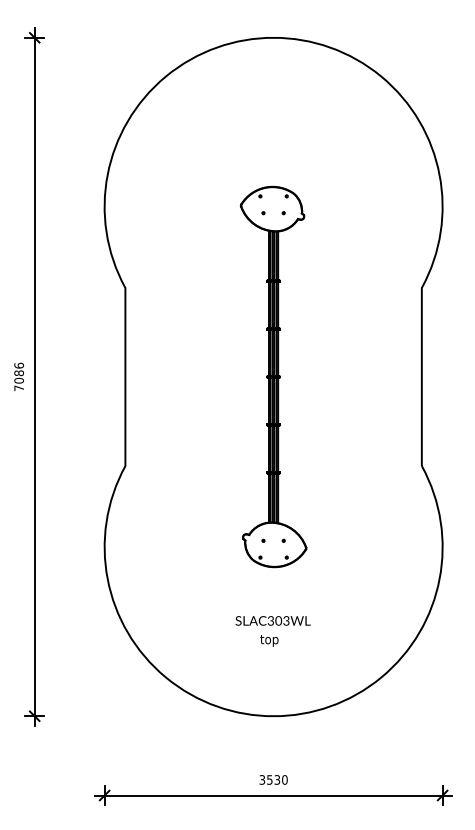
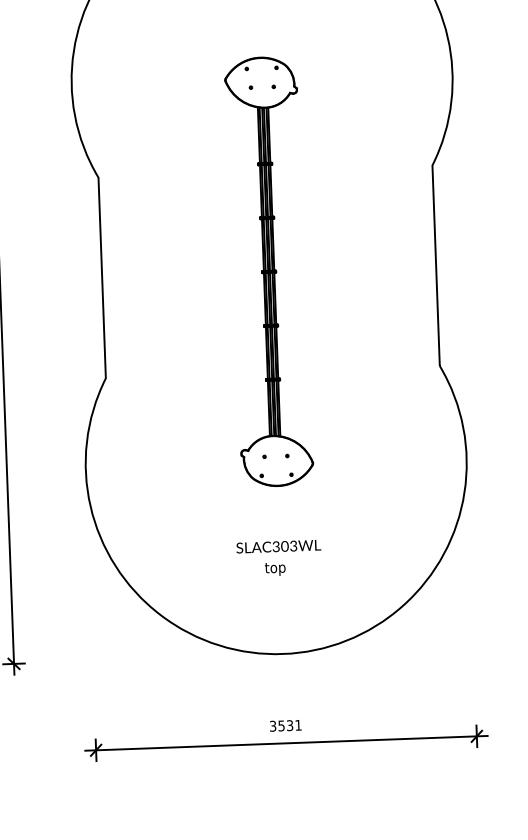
text: (284, 779) -> (298, 724), 3530 -> 3531

